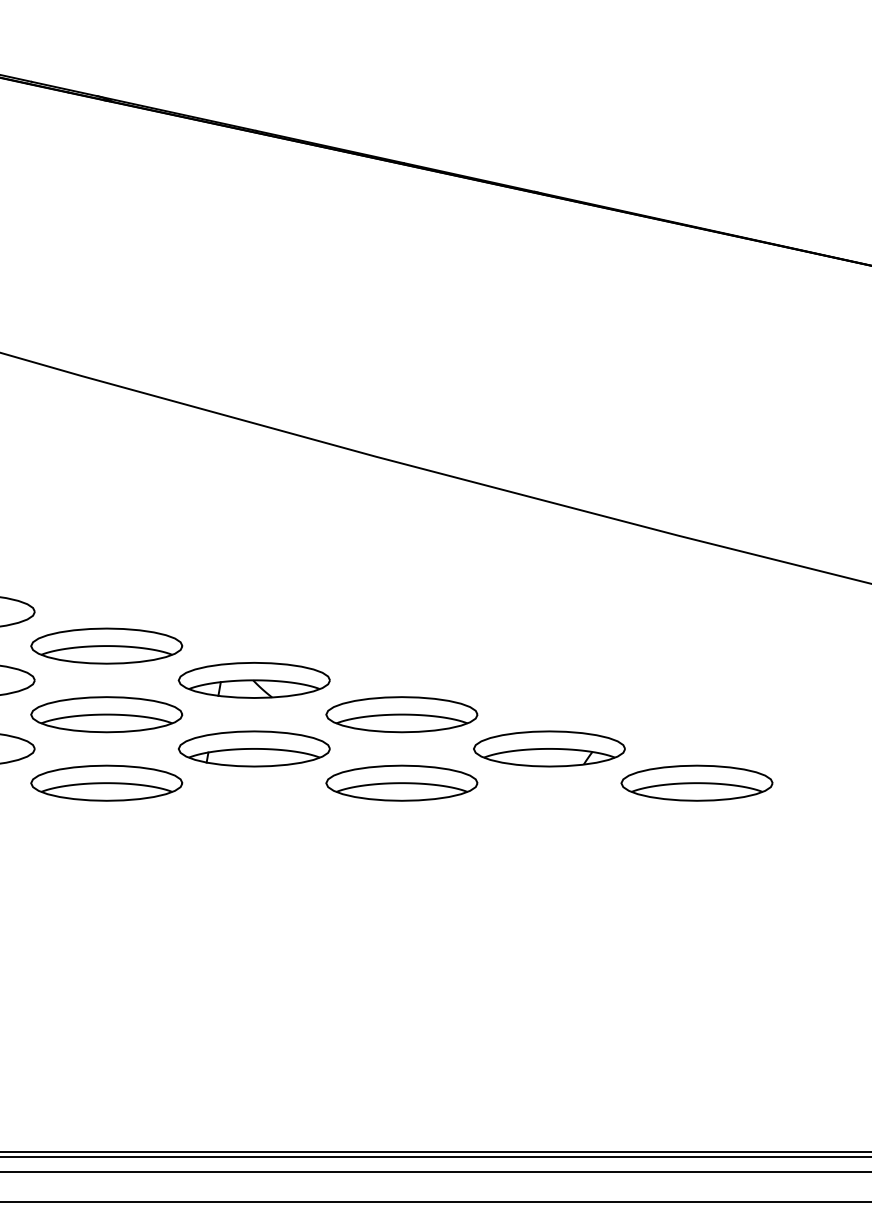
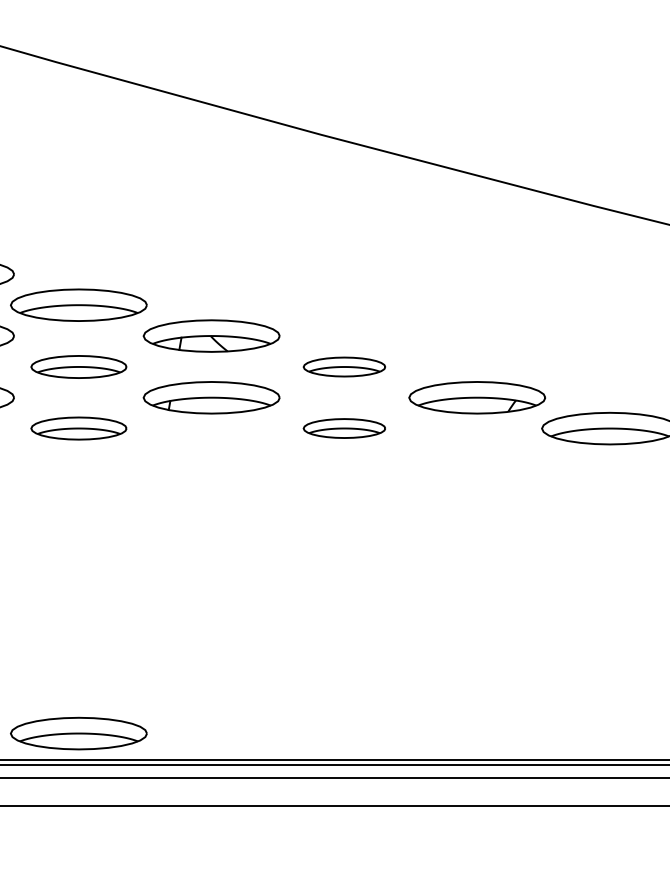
part: (106, 714) -> (78, 366), size x0.7
part: (401, 714) -> (344, 366), size x0.6
part: (106, 782) -> (78, 427), size x0.7
part: (401, 782) -> (344, 427), size x0.6
part: (106, 1121) -> (78, 733), added

